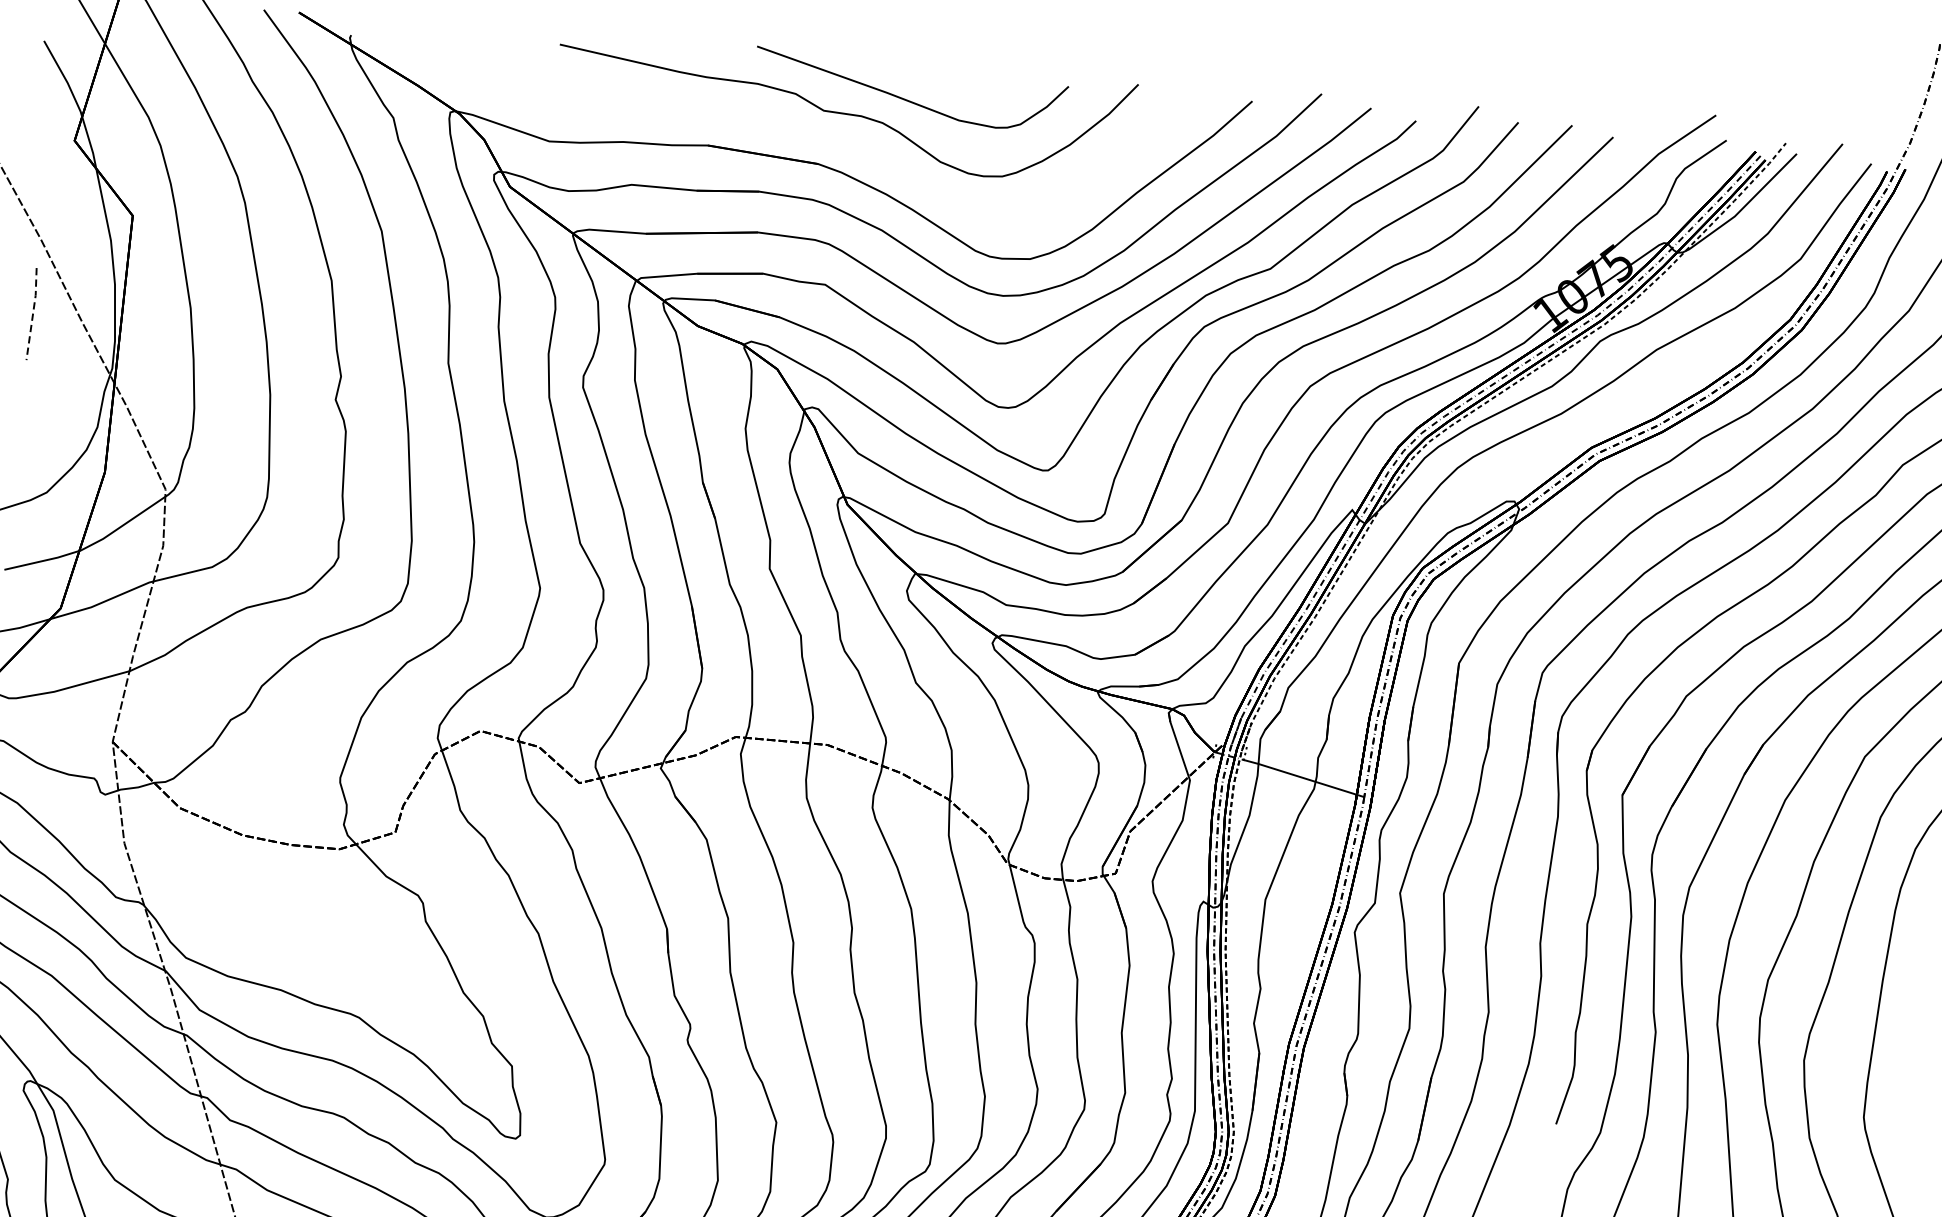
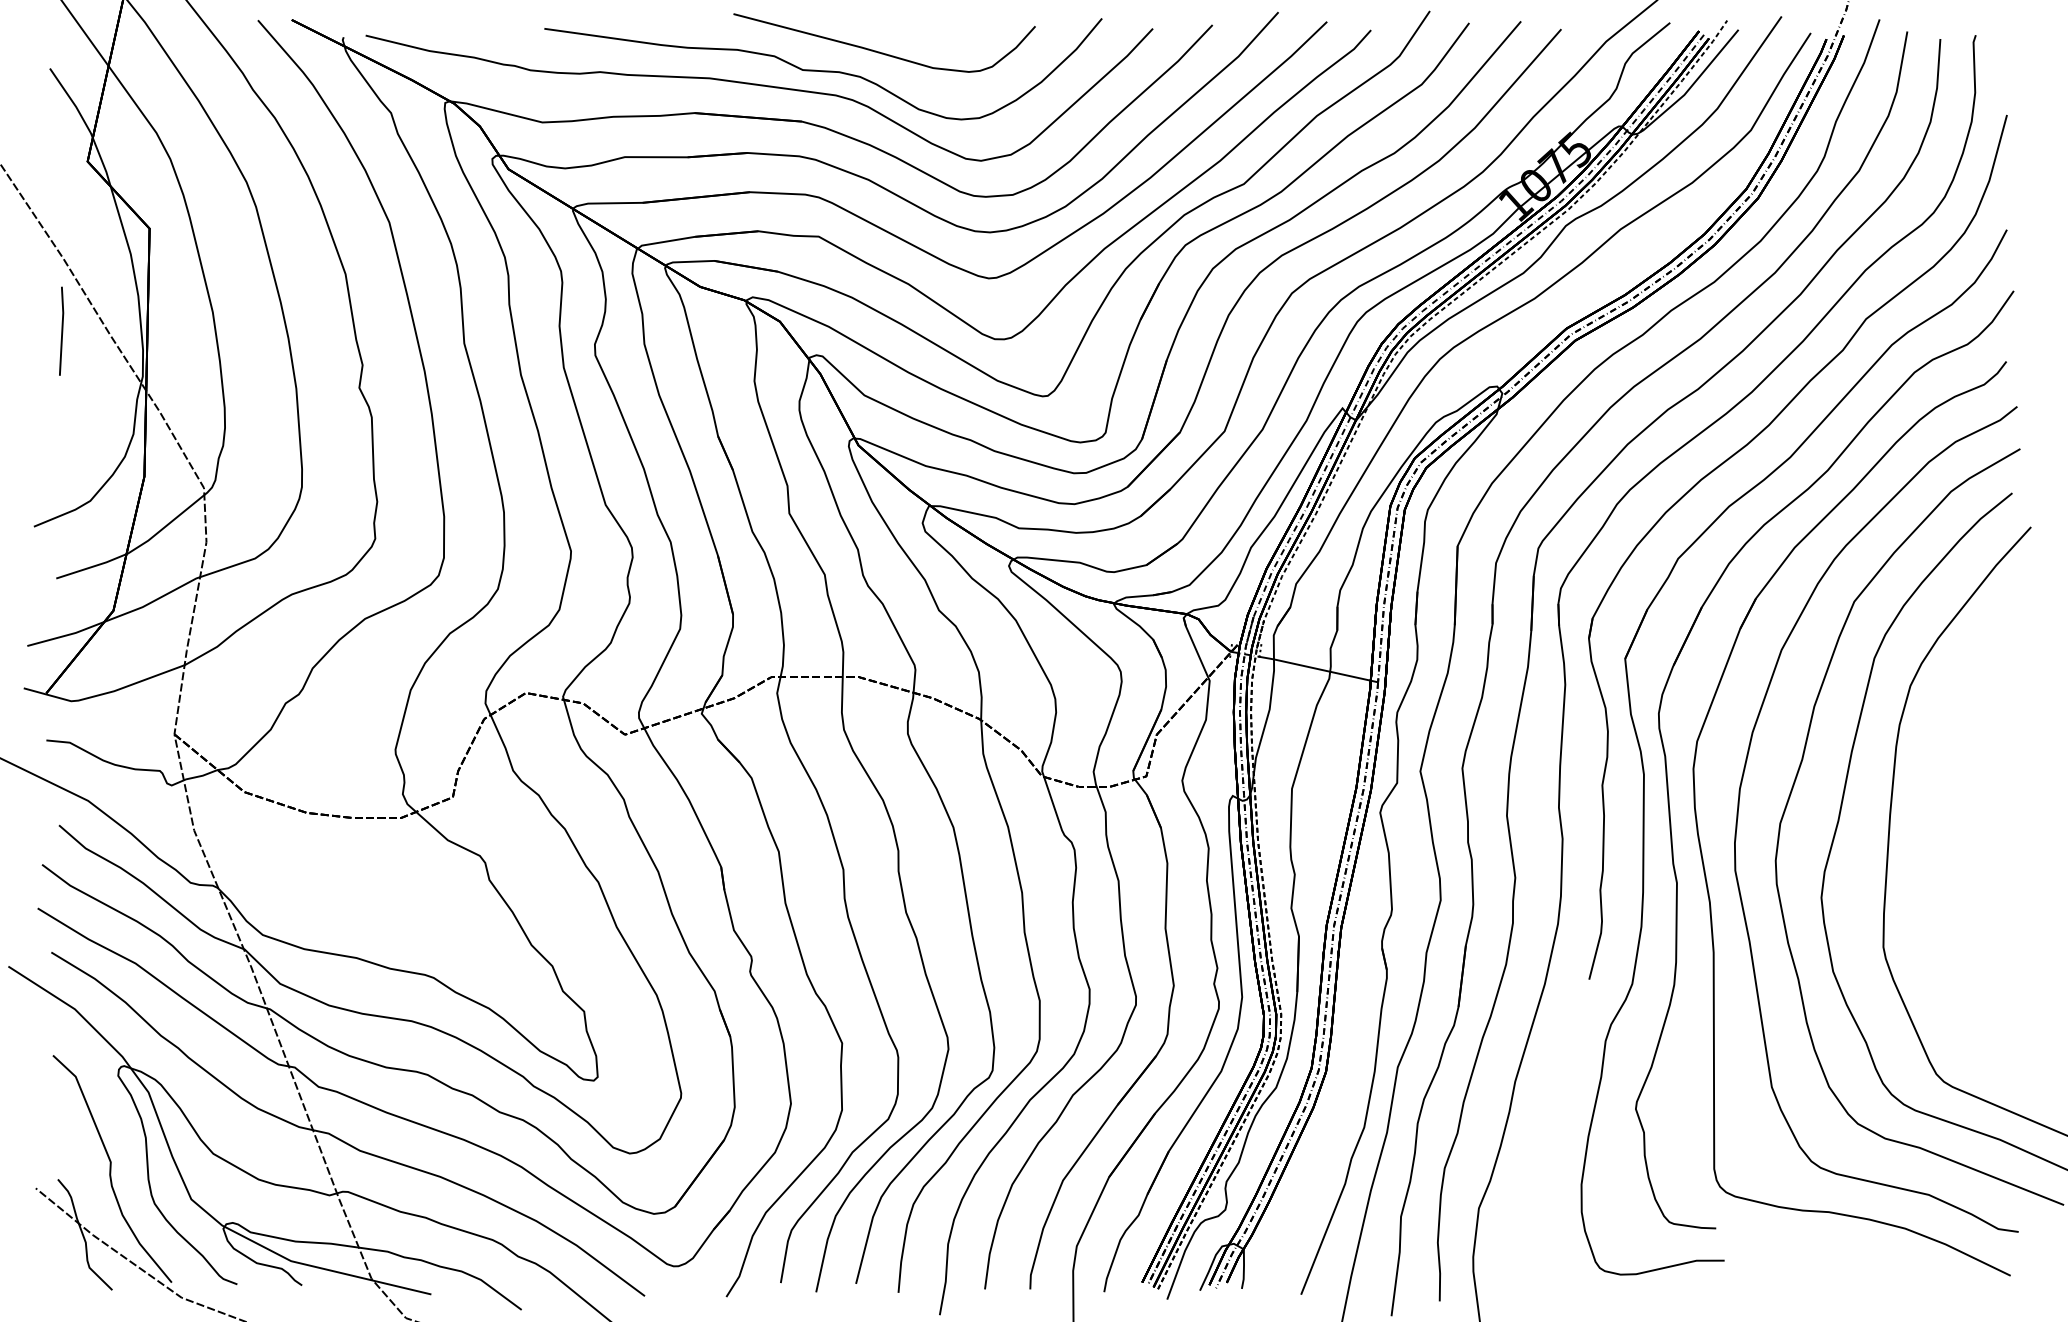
curve: (778, 123) -> (760, 86), added
line: (33, 313) -> (62, 330), dashed -> solid

